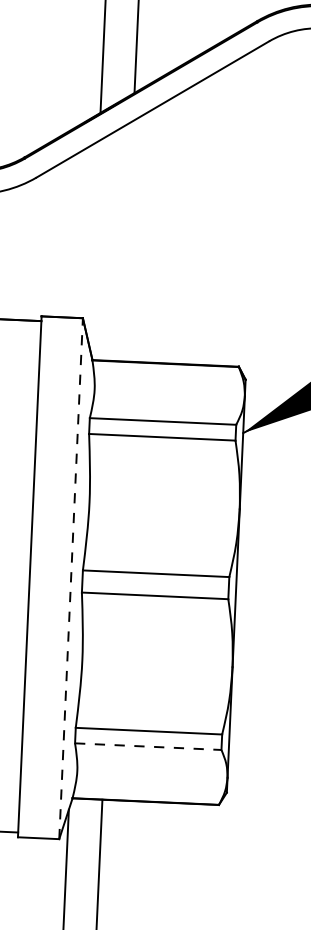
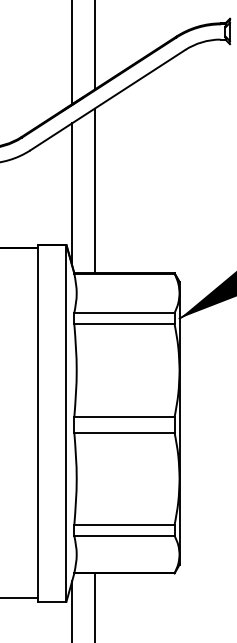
line: (127, 240) -> (94, 190), added
line: (95, 244) -> (72, 194), added
line: (71, 577) -> (66, 422), dashed -> solid
line: (148, 746) -> (124, 535), dashed -> solid

